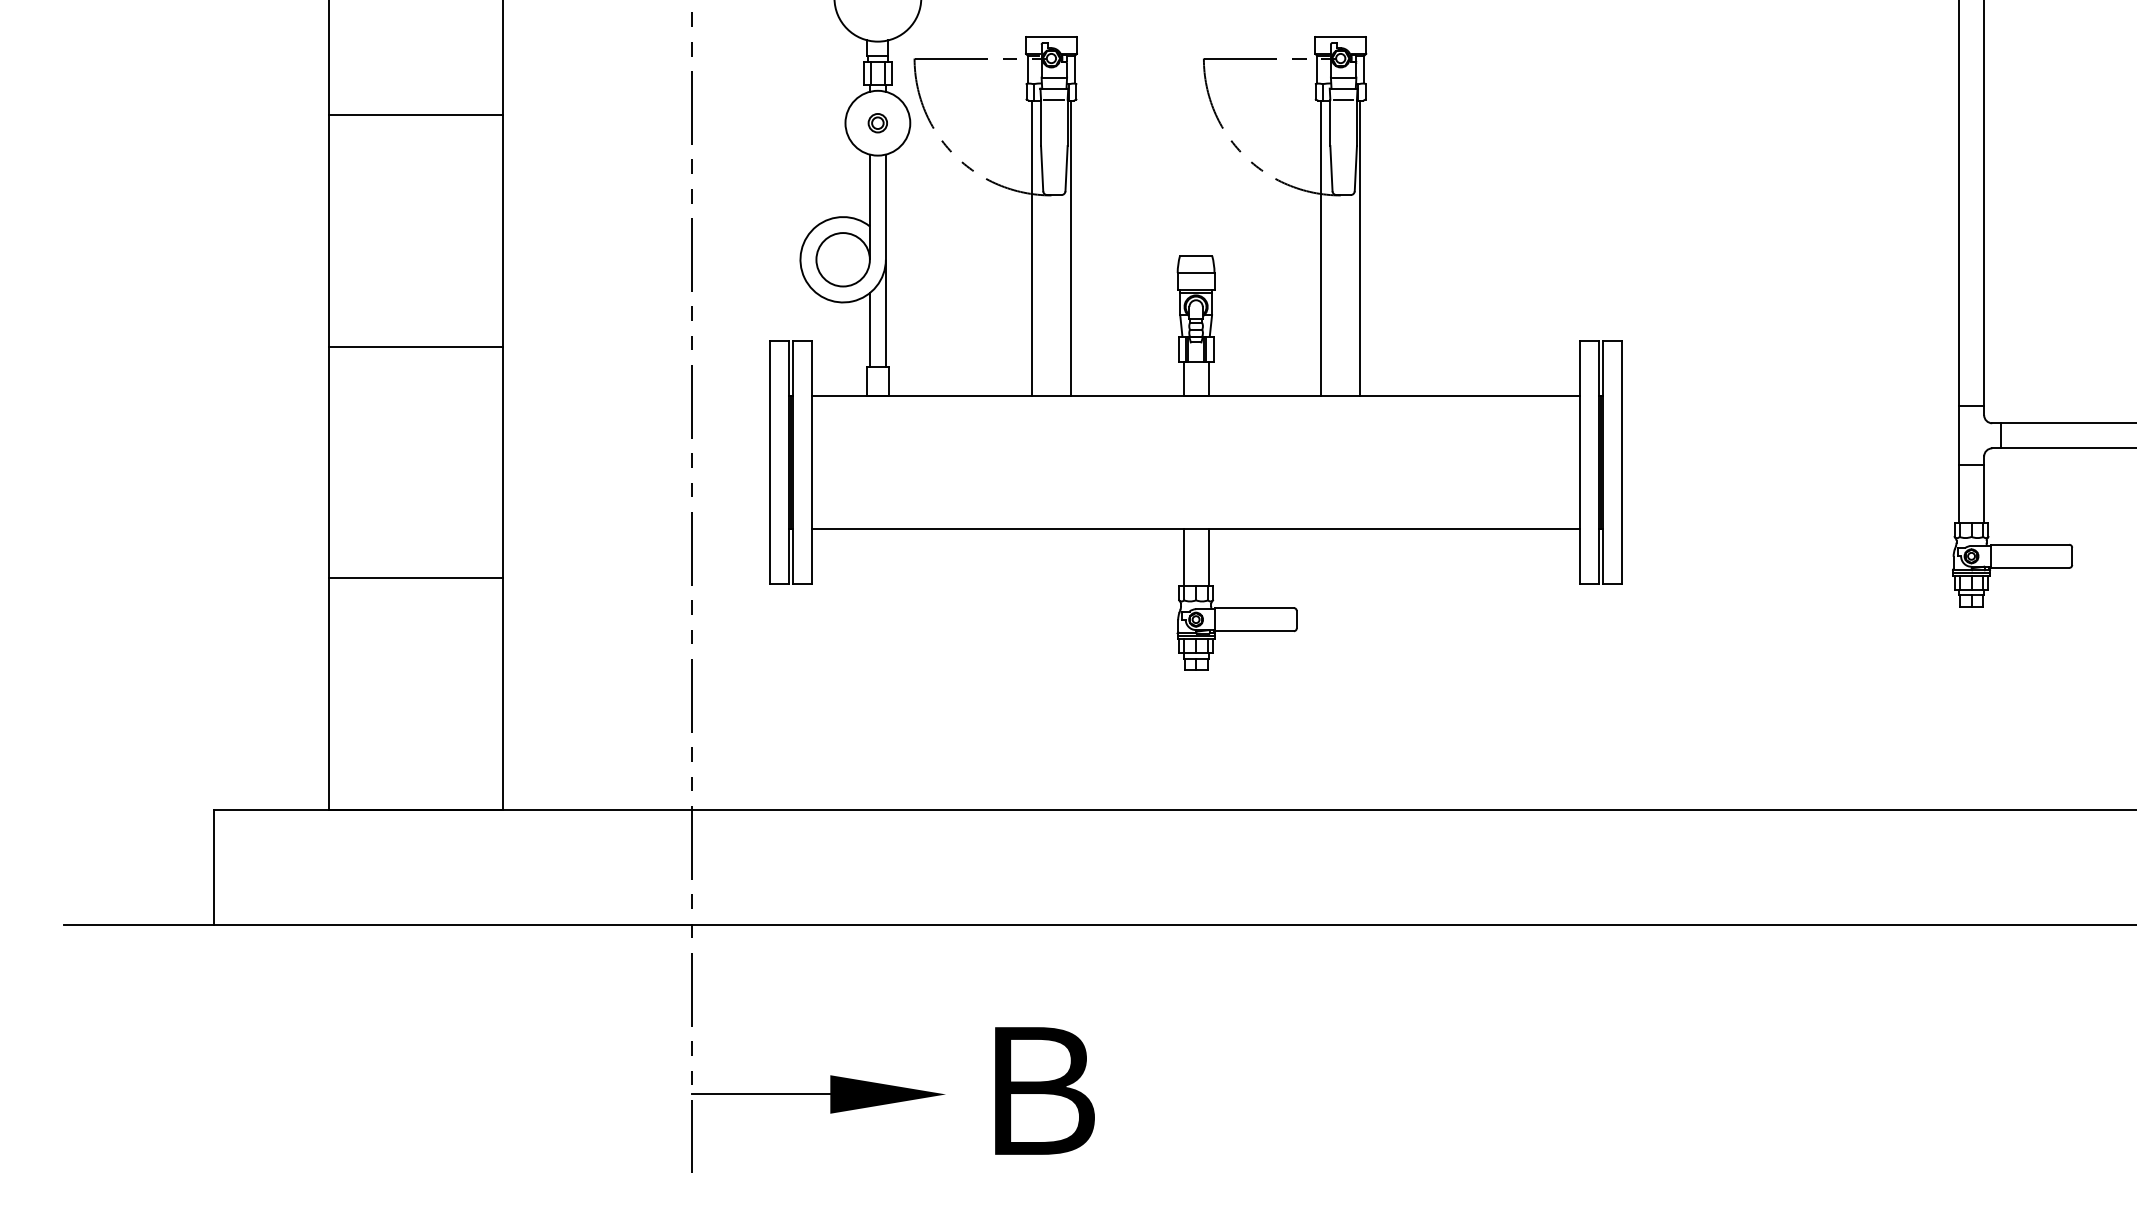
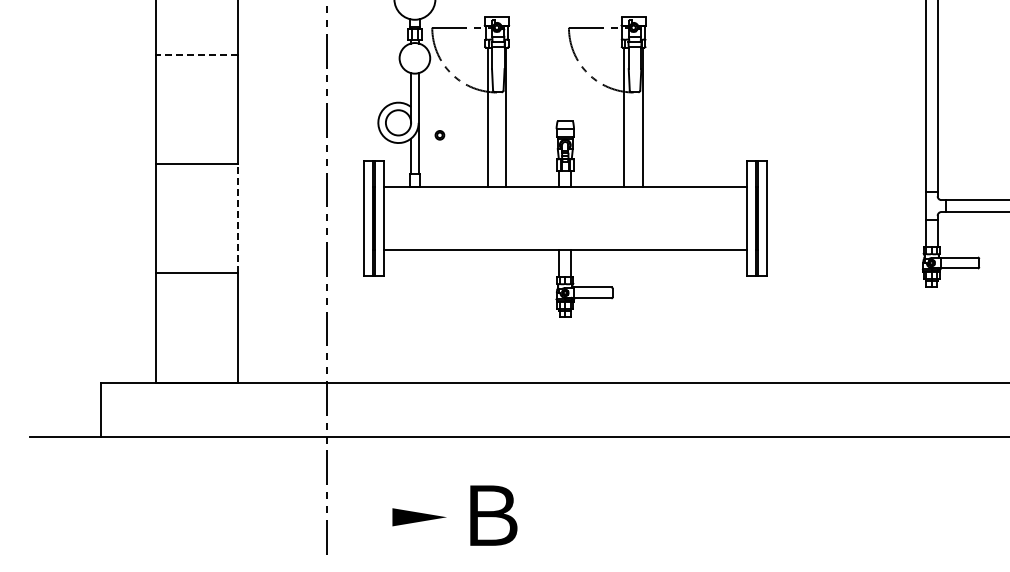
line: (415, 115) -> (196, 54), solid -> dashed
part: (876, 123) -> (439, 135), moved
line: (502, 462) -> (237, 218), solid -> dashed
line: (760, 1094) -> (359, 517), removed

